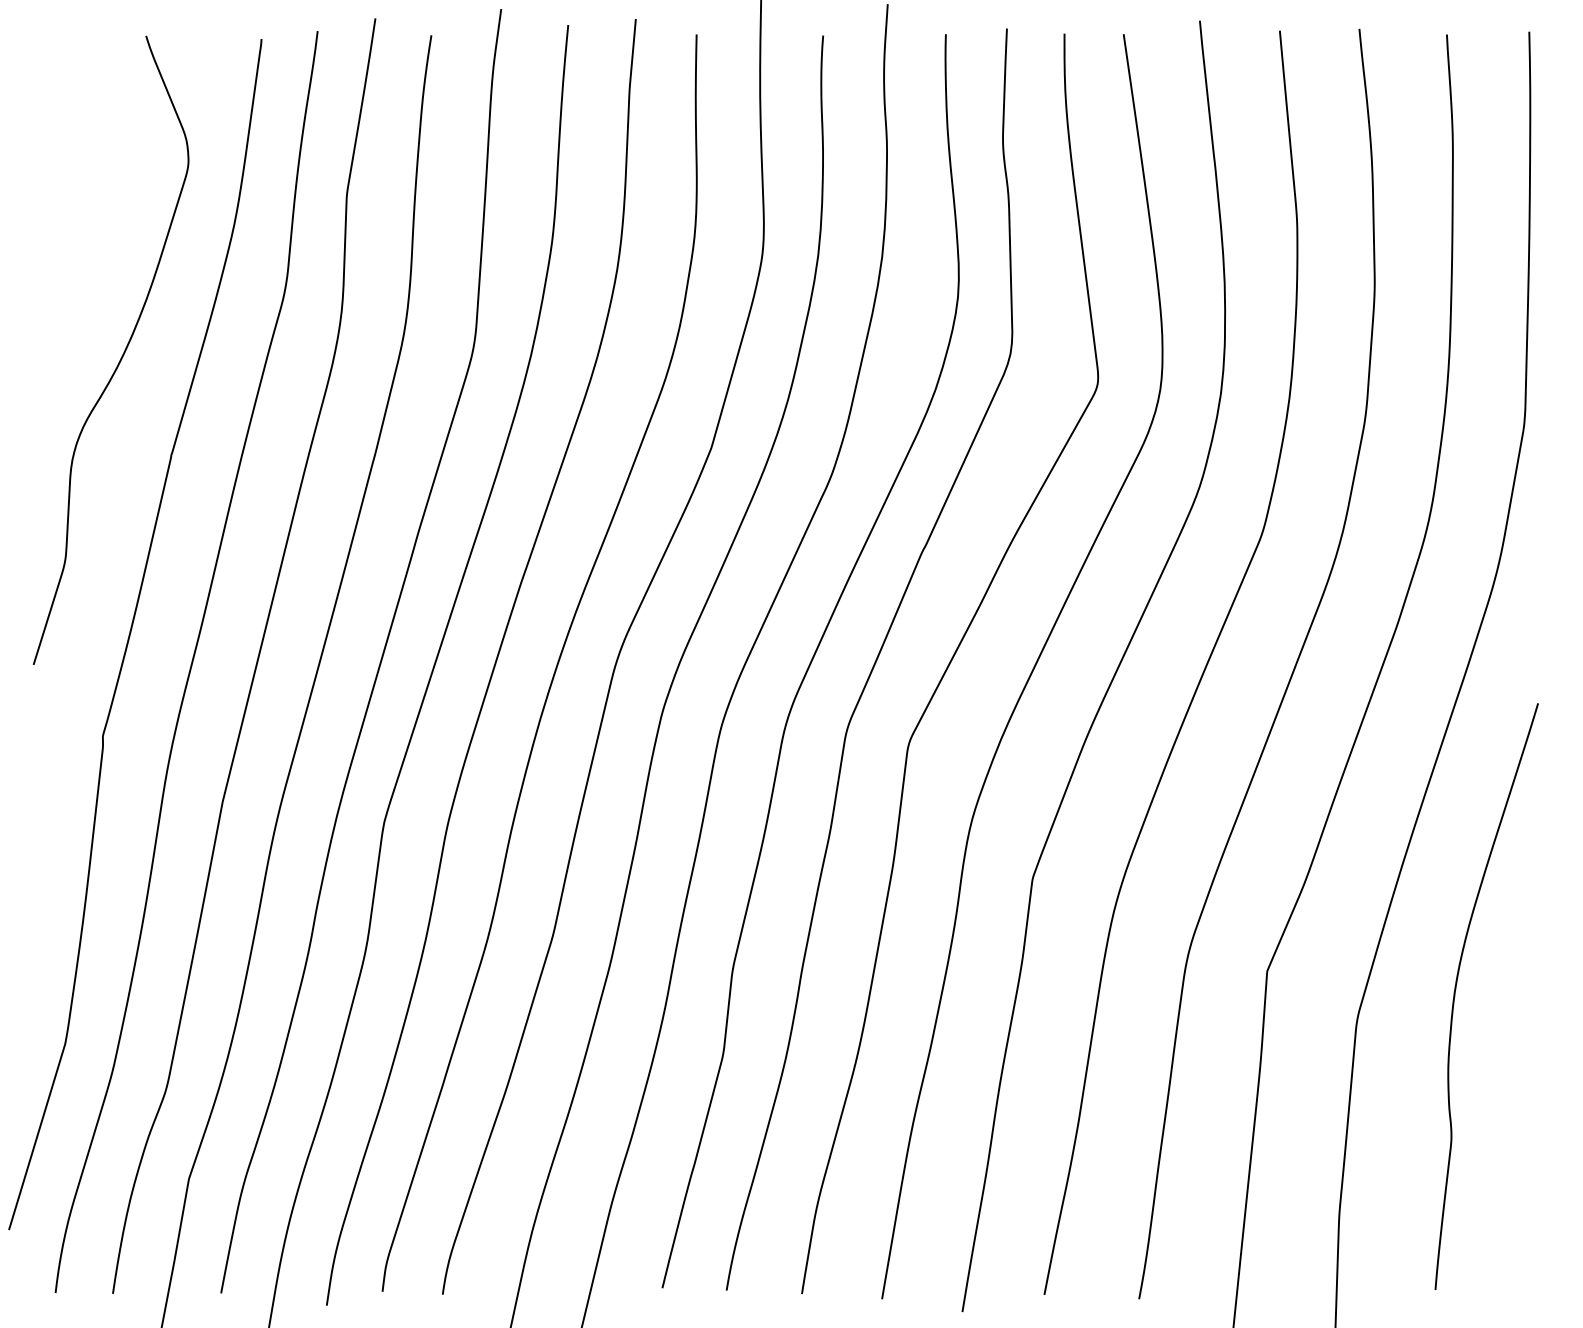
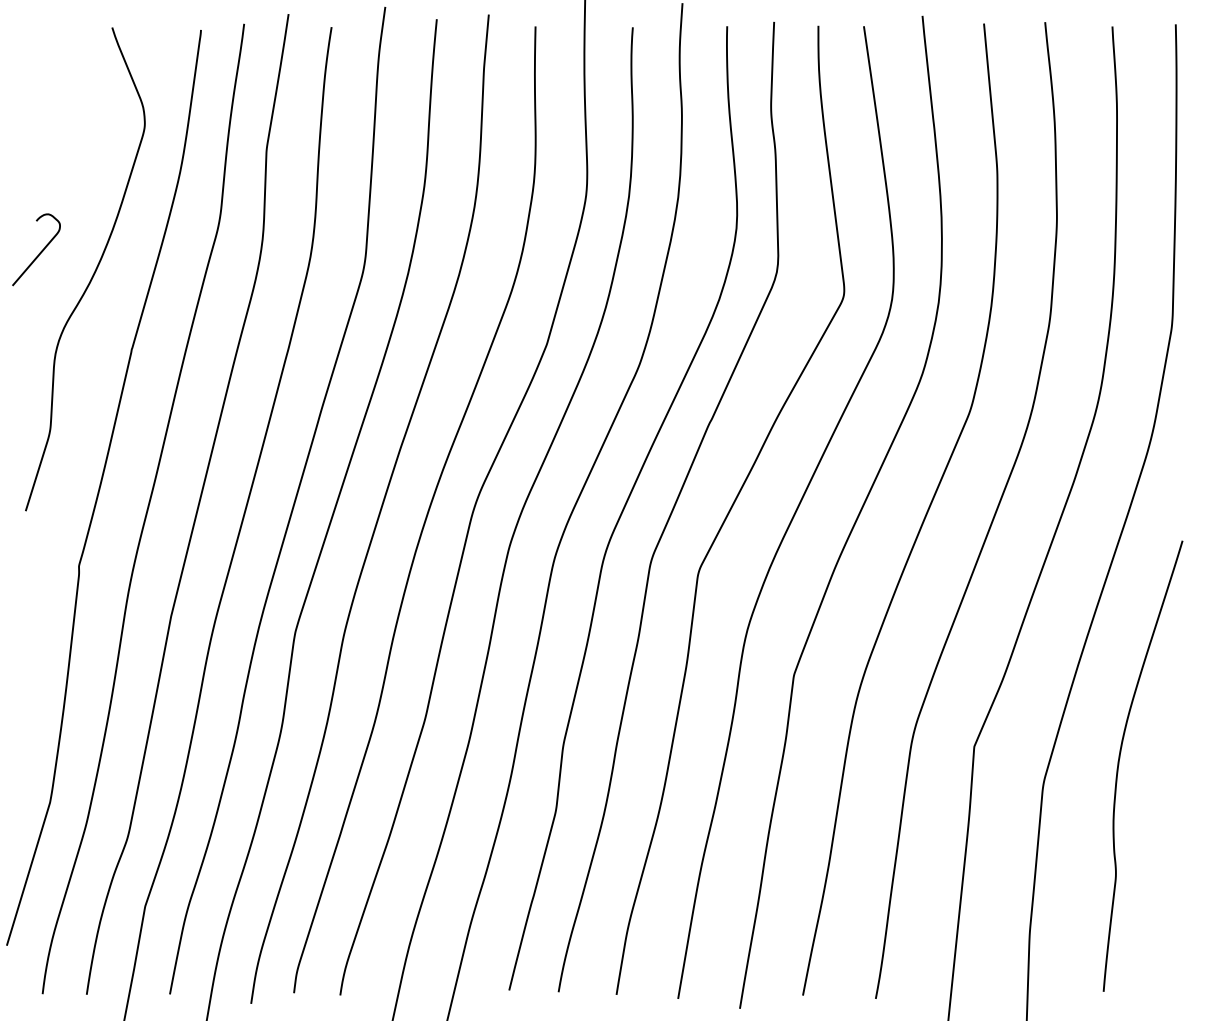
curve: (51, 329) -> (39, 253), added

